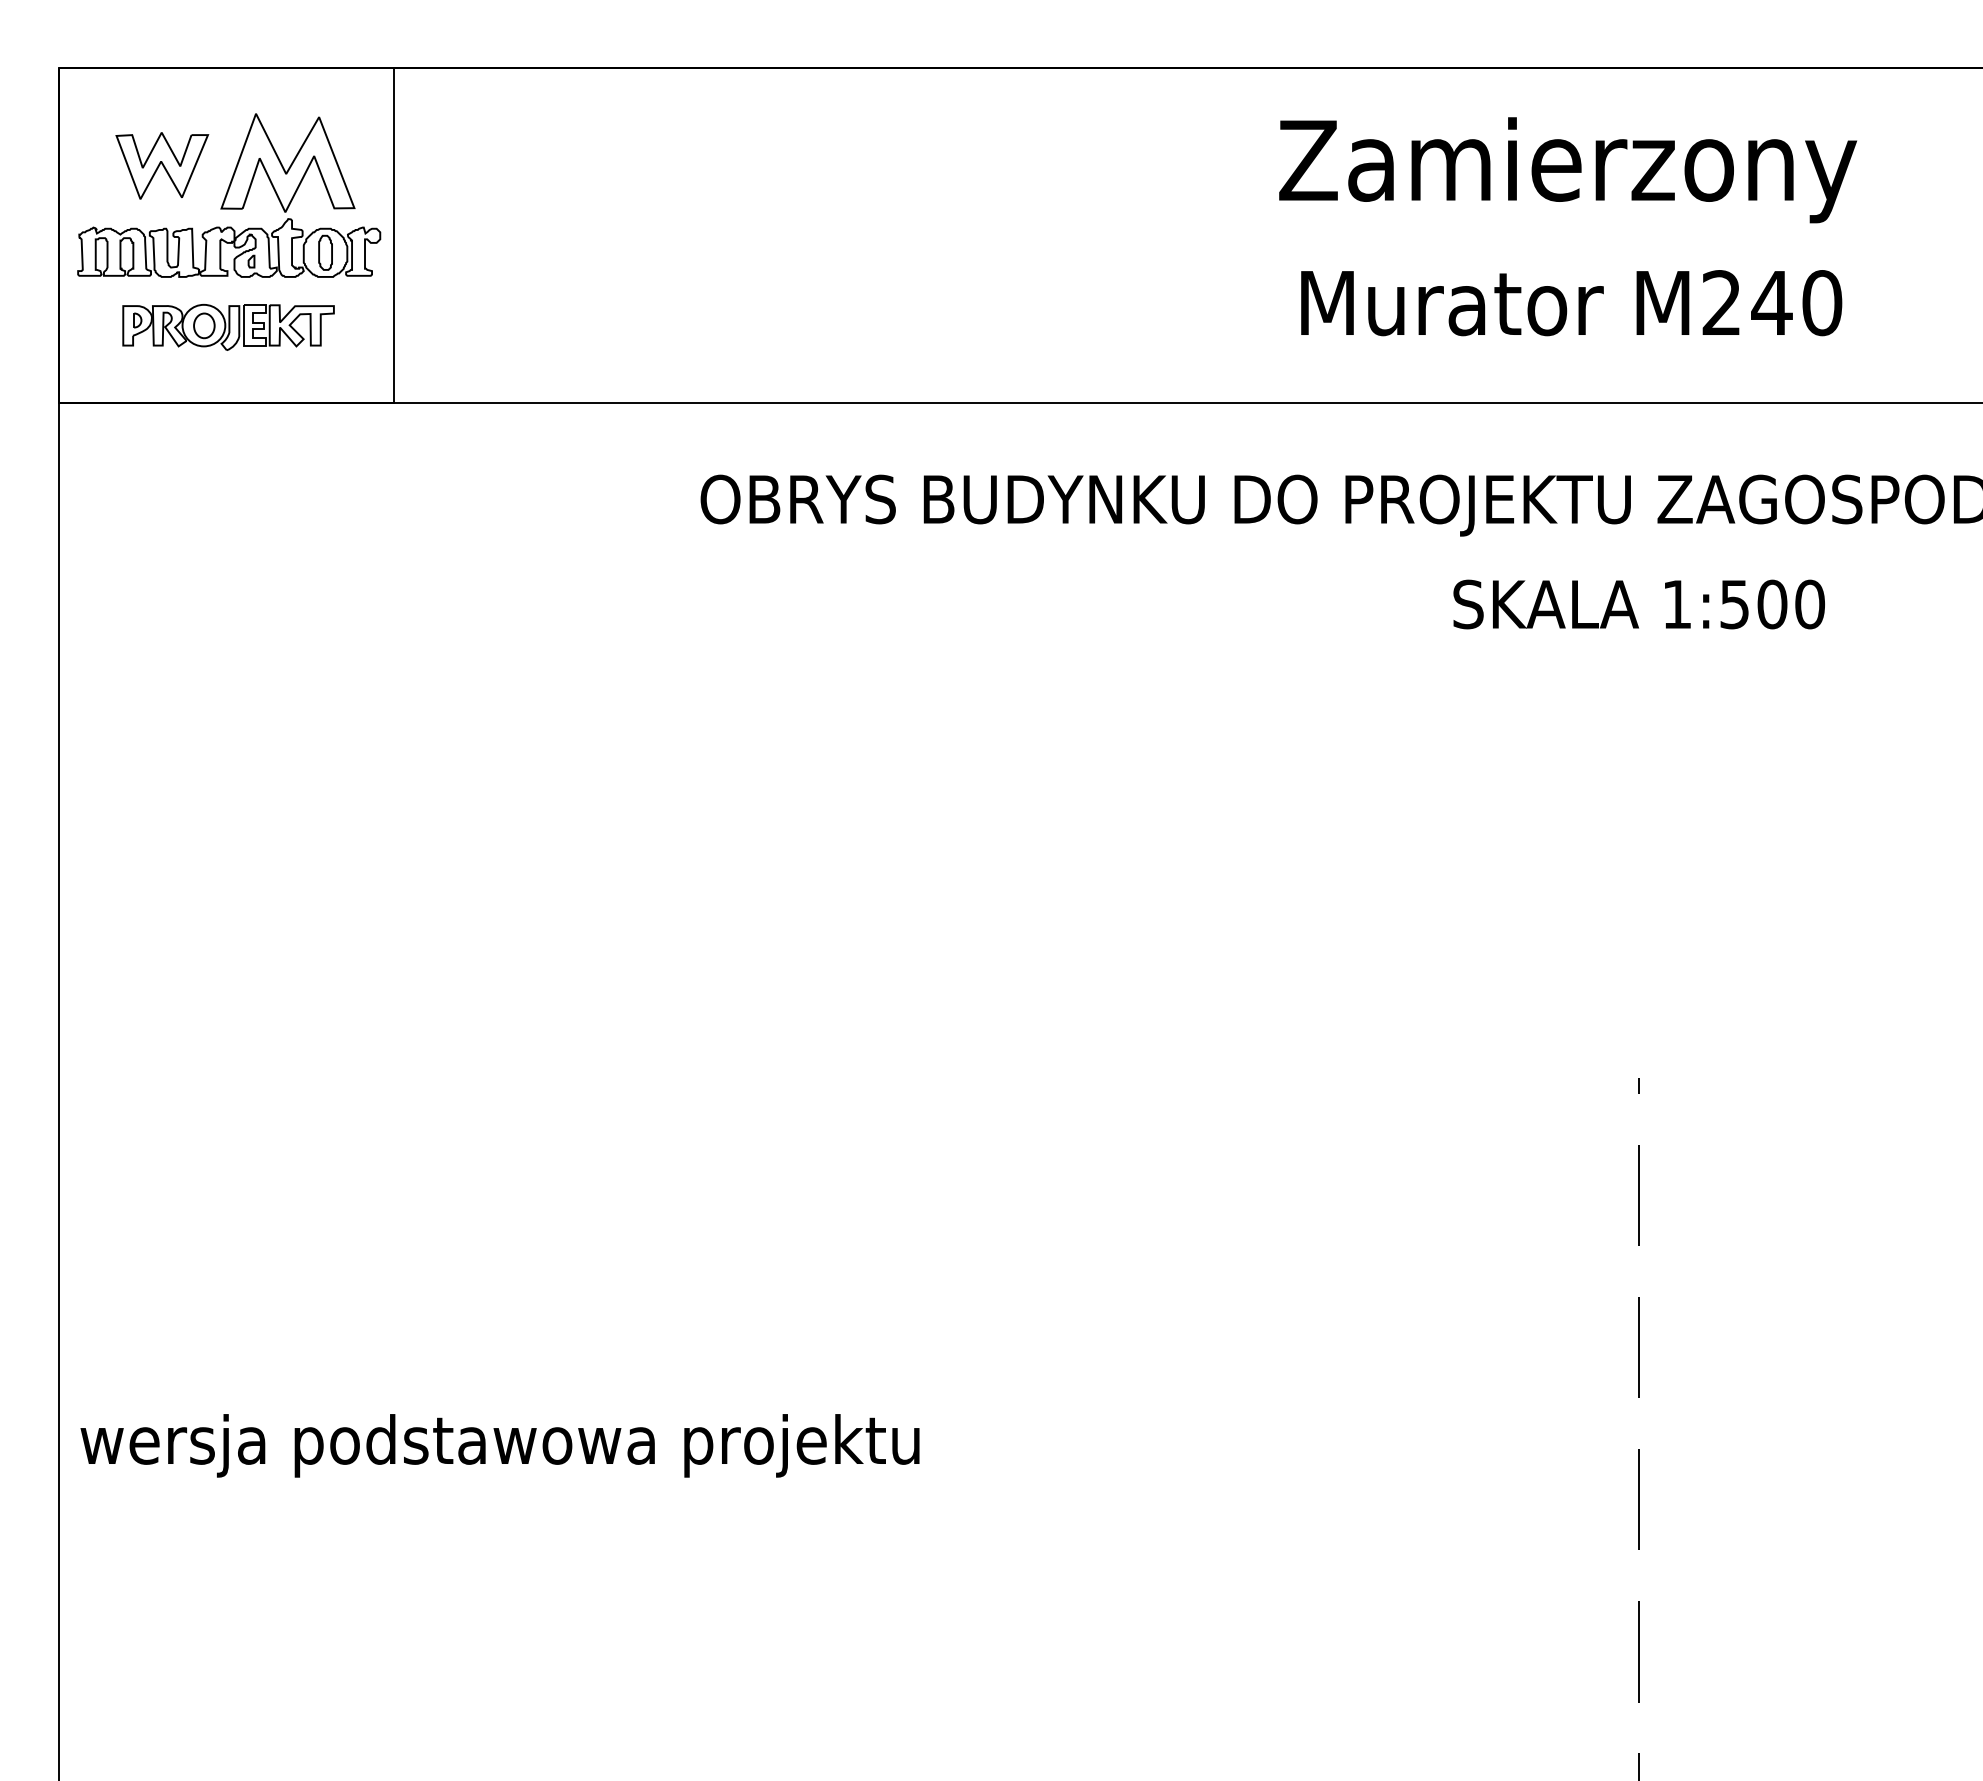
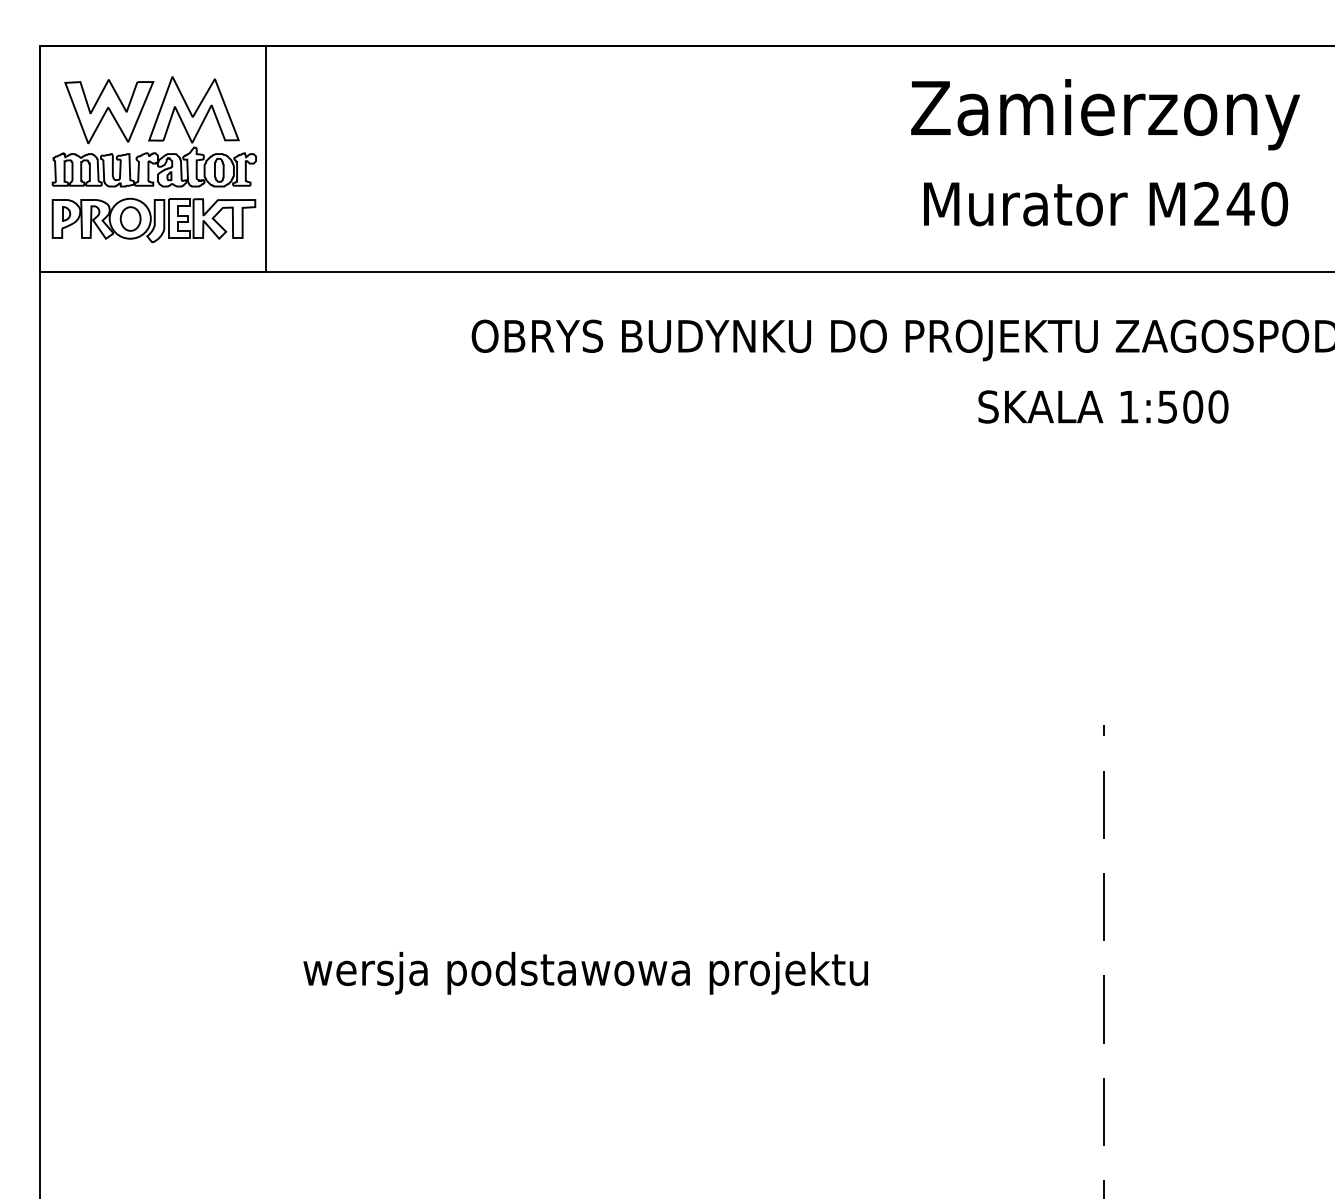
part: (162, 165) -> (109, 111), size x1.43
text: (1567, 169) -> (1105, 114), moved
text: (1572, 302) -> (1106, 203), moved
part: (227, 327) -> (153, 220), size x1.43
text: (499, 1446) -> (585, 973), moved

